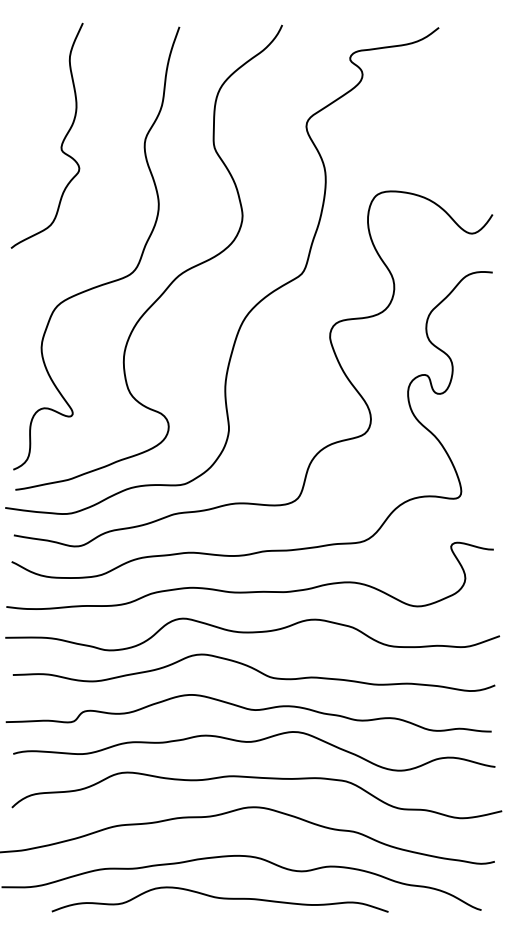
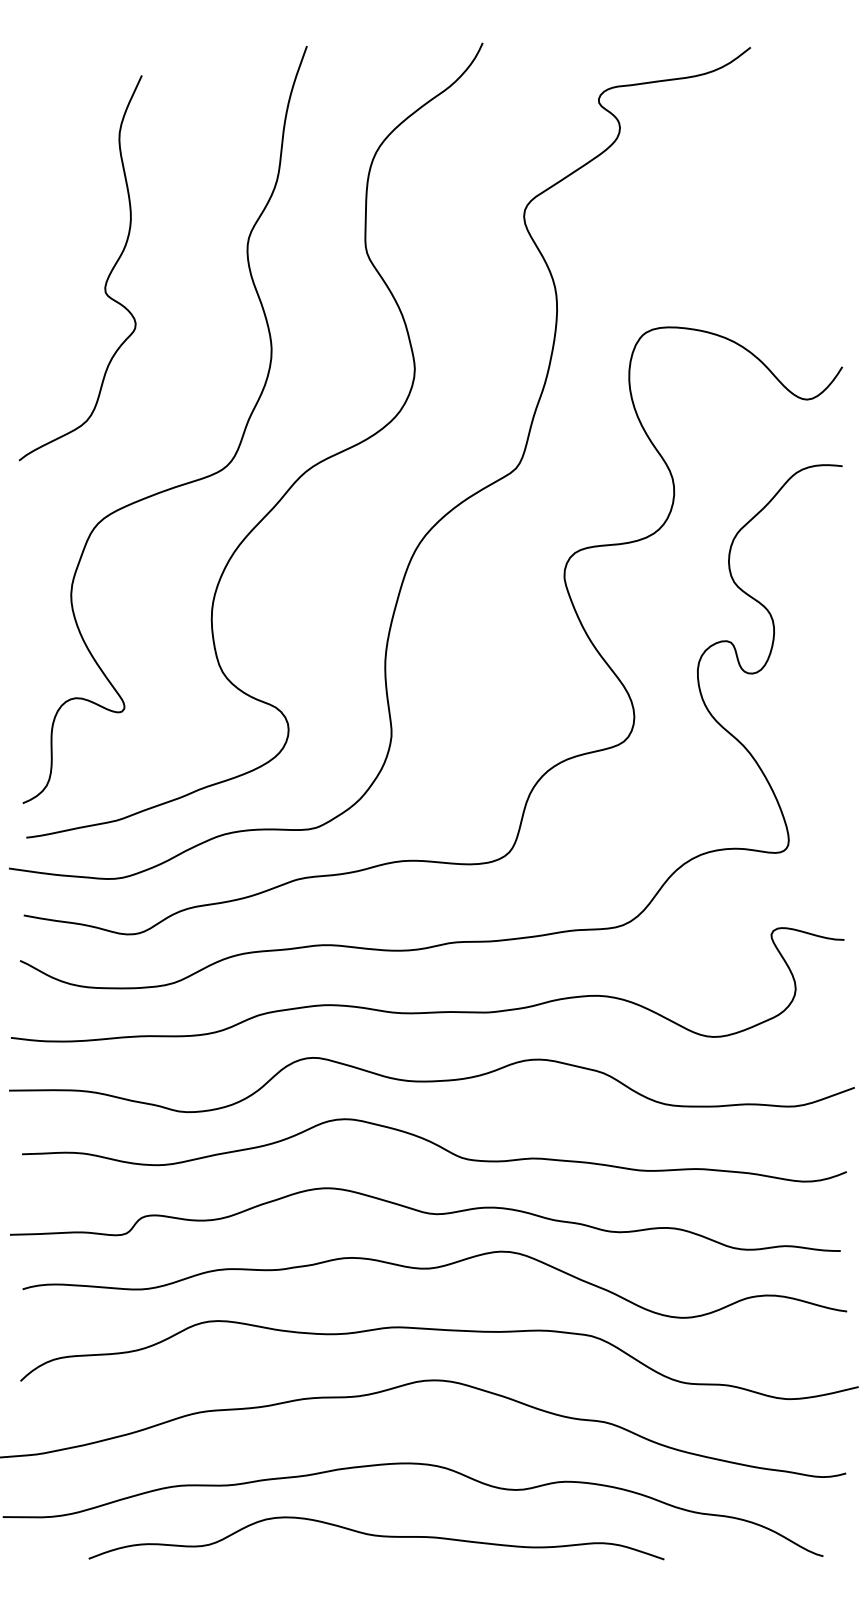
curve: (61, 142) -> (105, 279), moved

